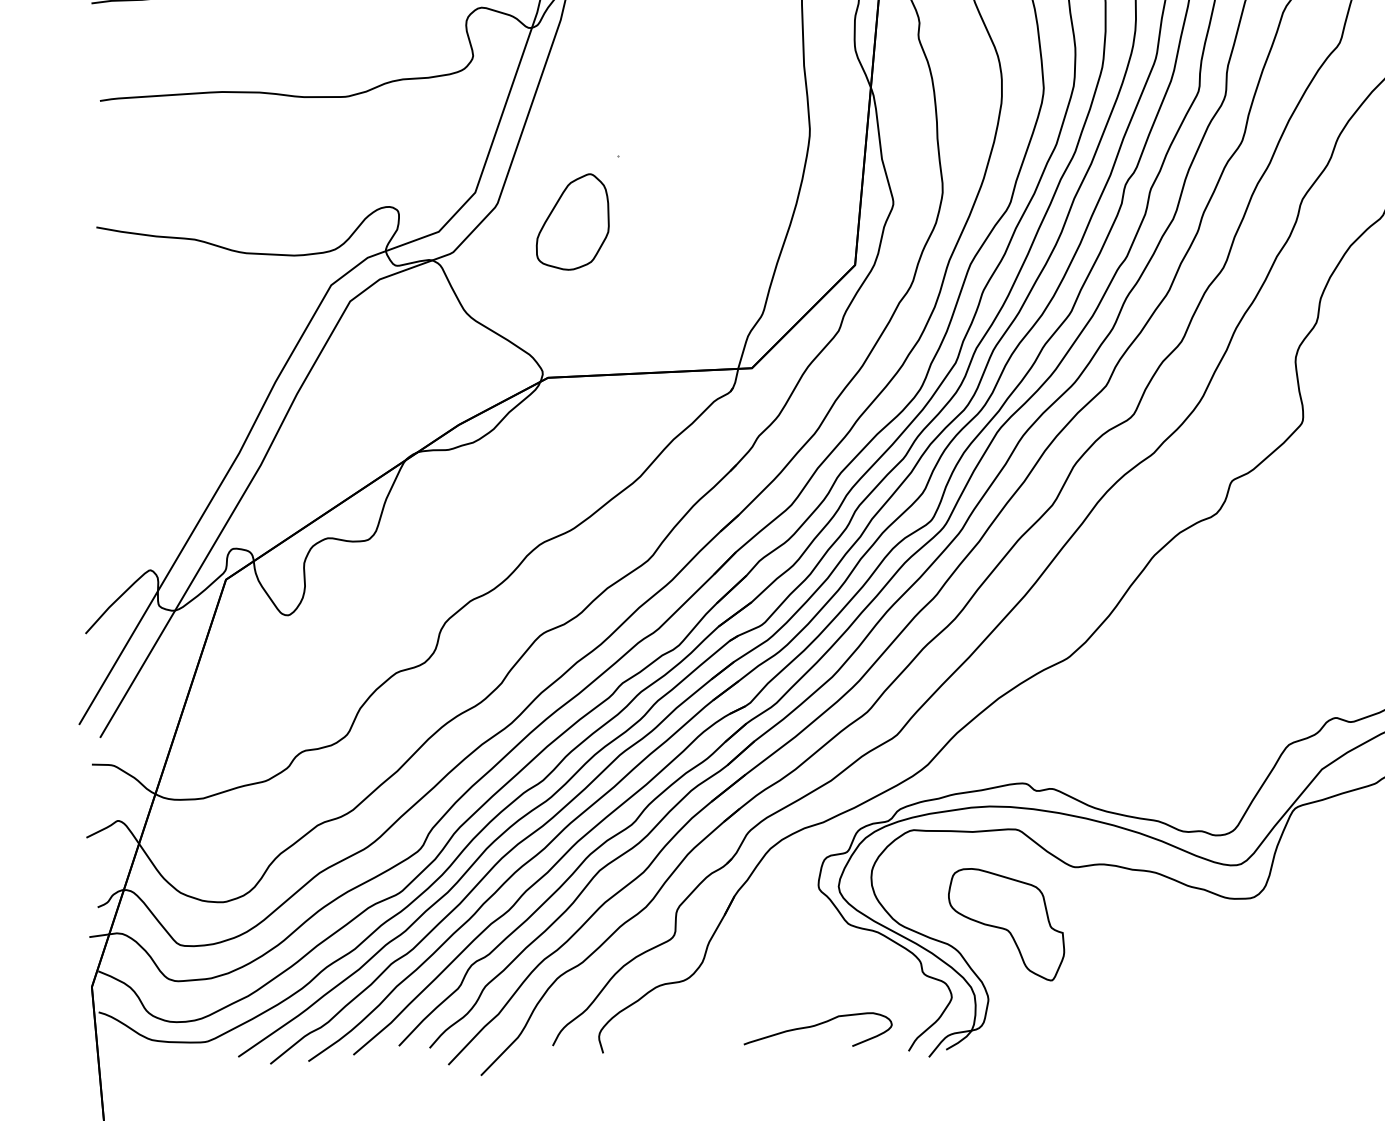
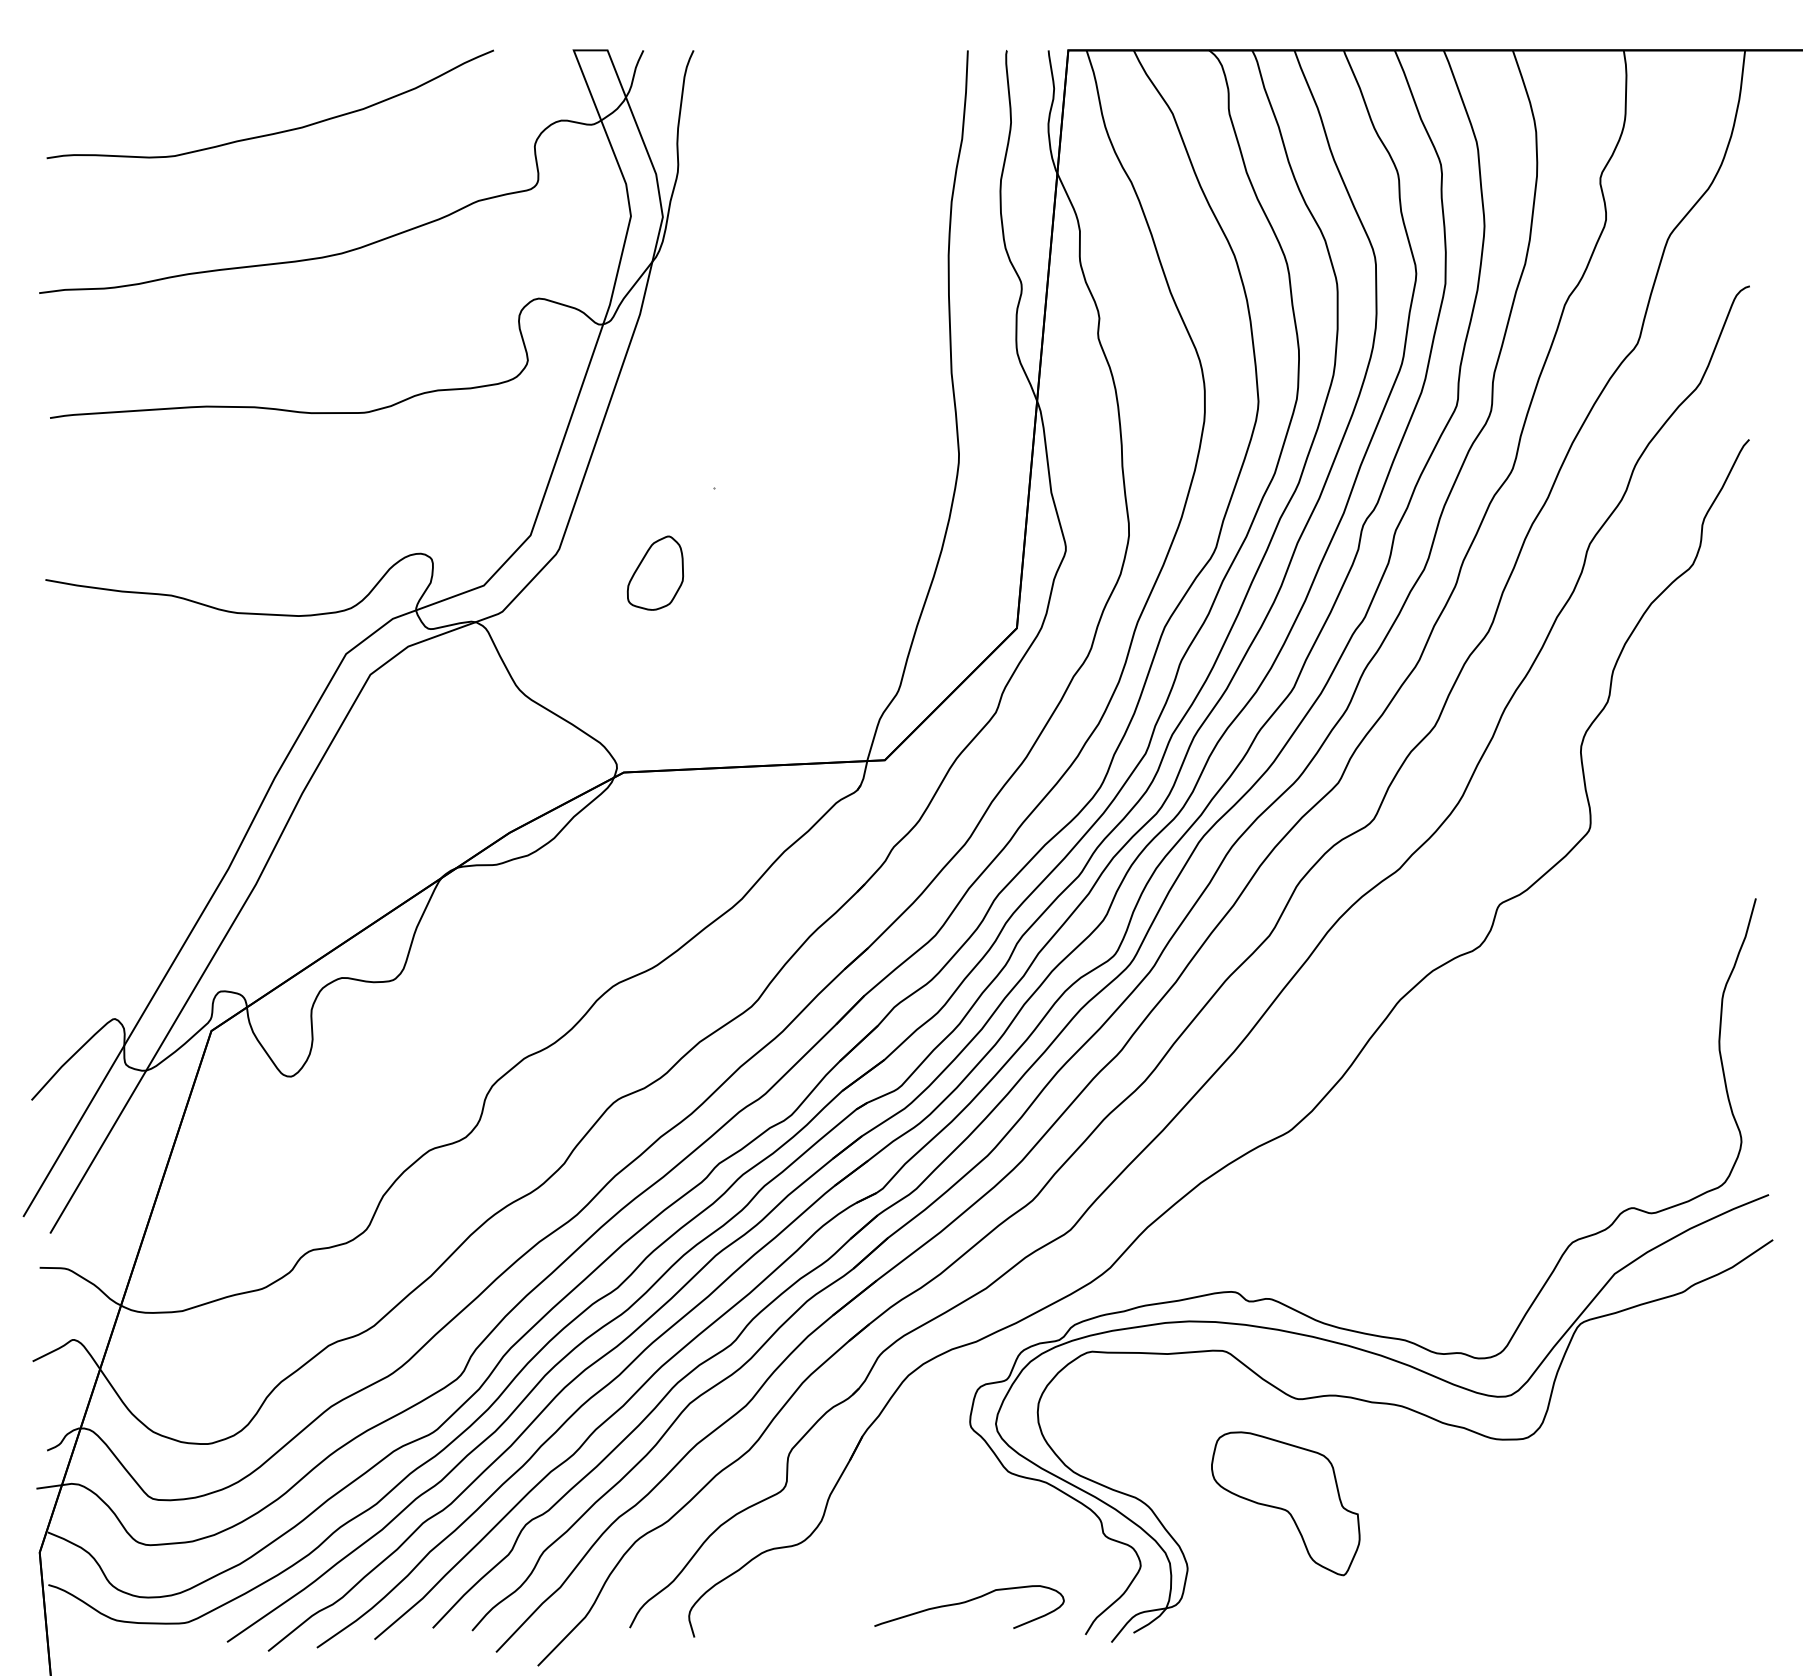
part: (572, 222) -> (655, 573), size x0.6
part: (1006, 924) -> (1285, 1503), moved

